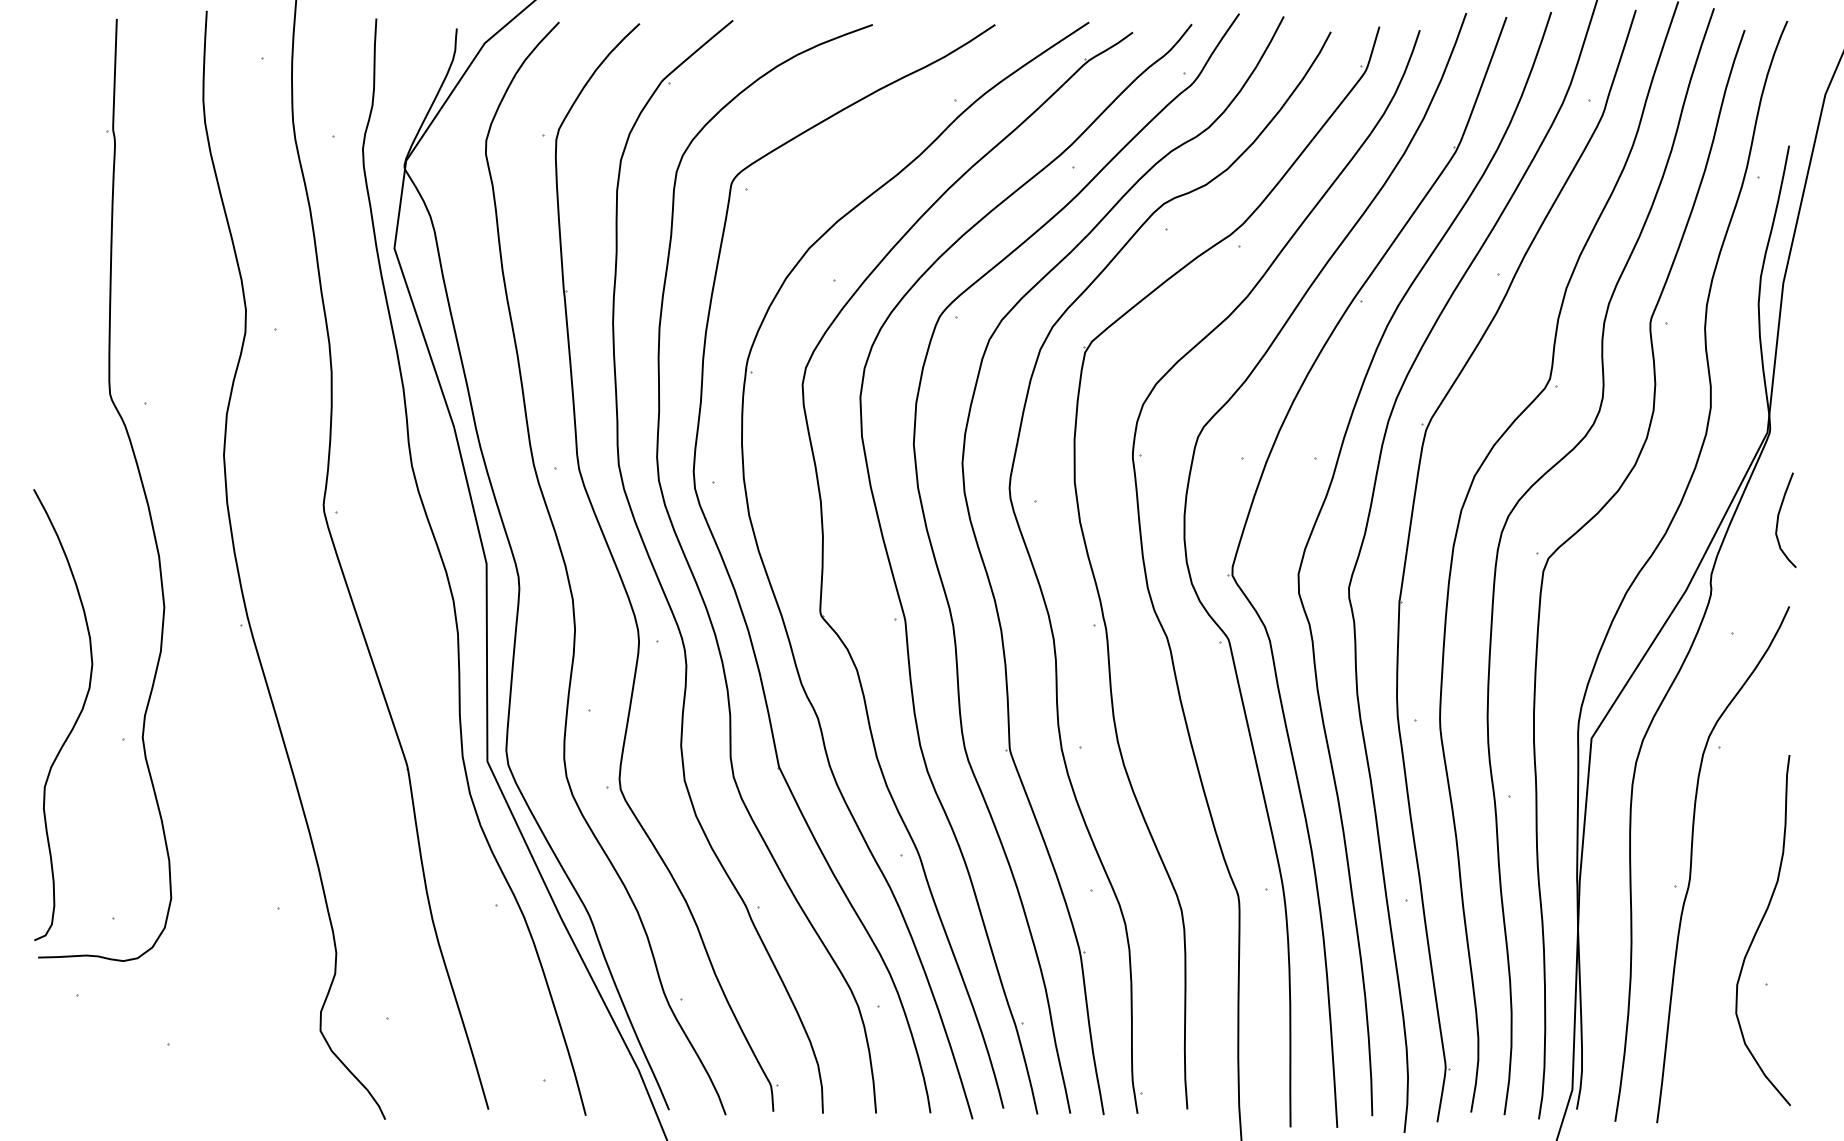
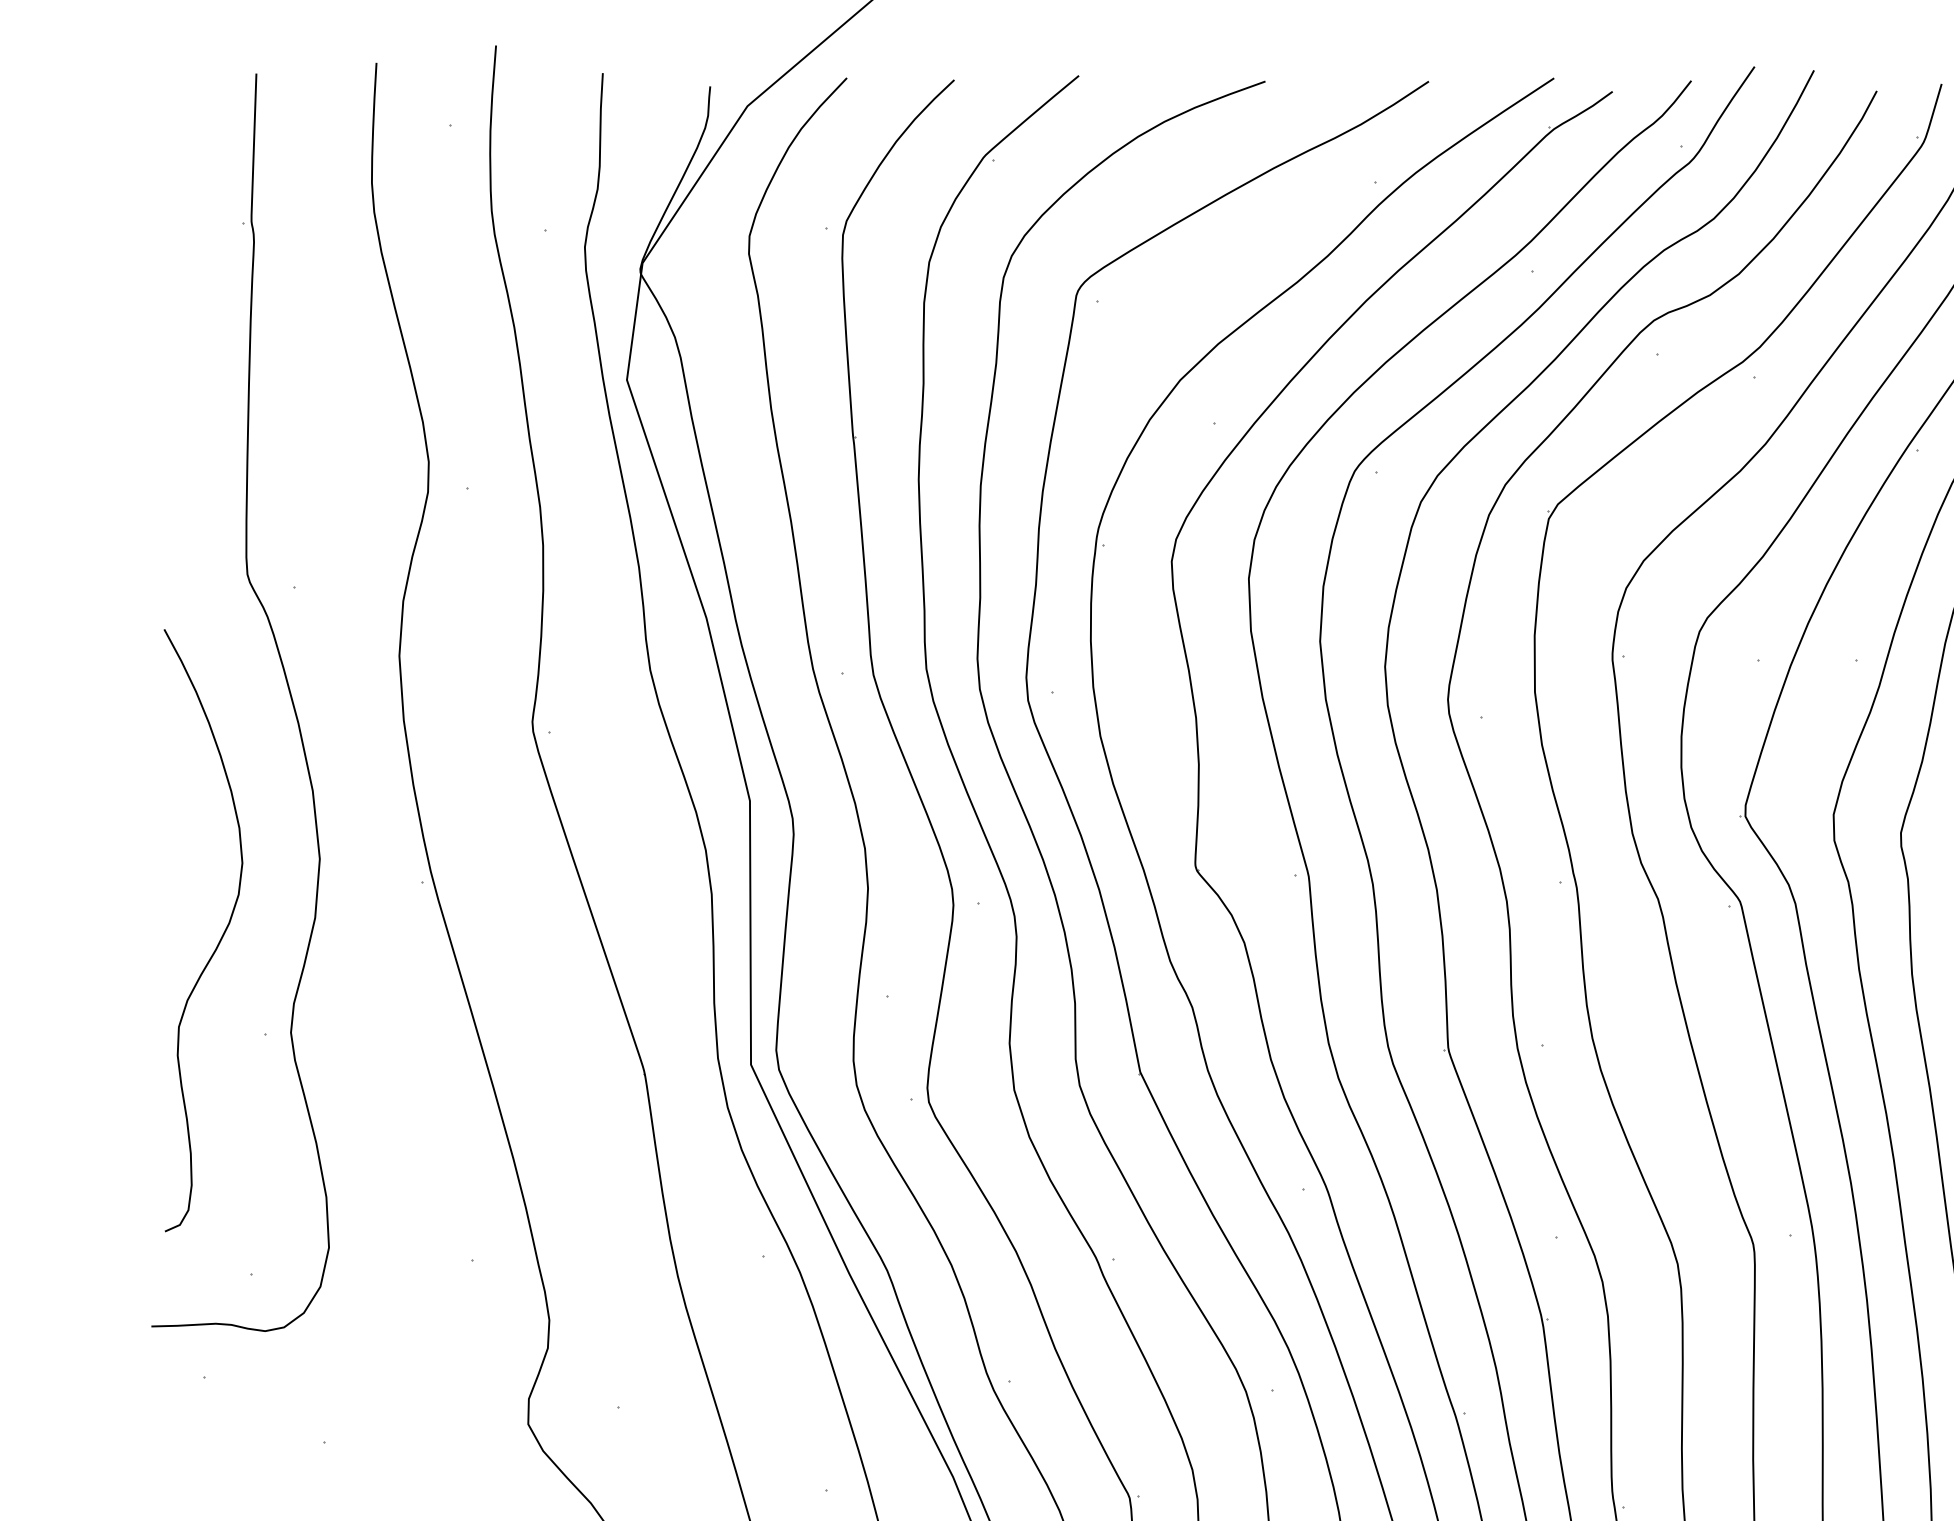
curve: (75, 721) -> (219, 939), moved

